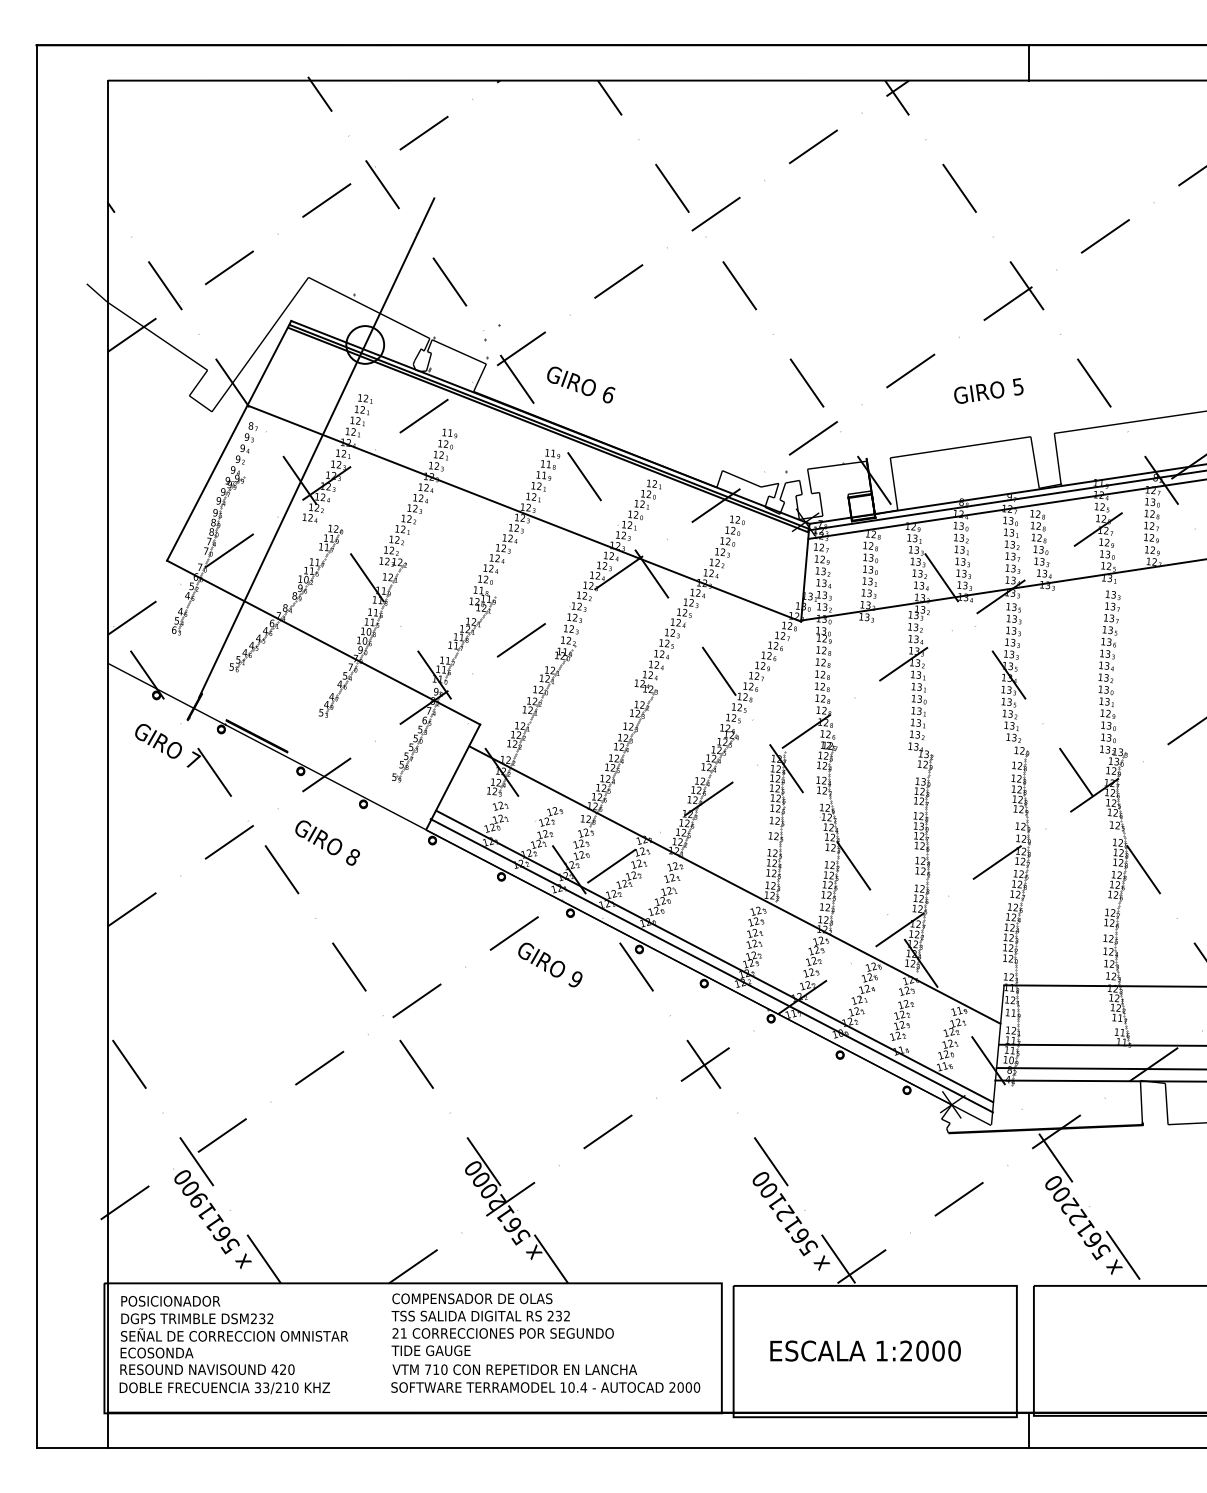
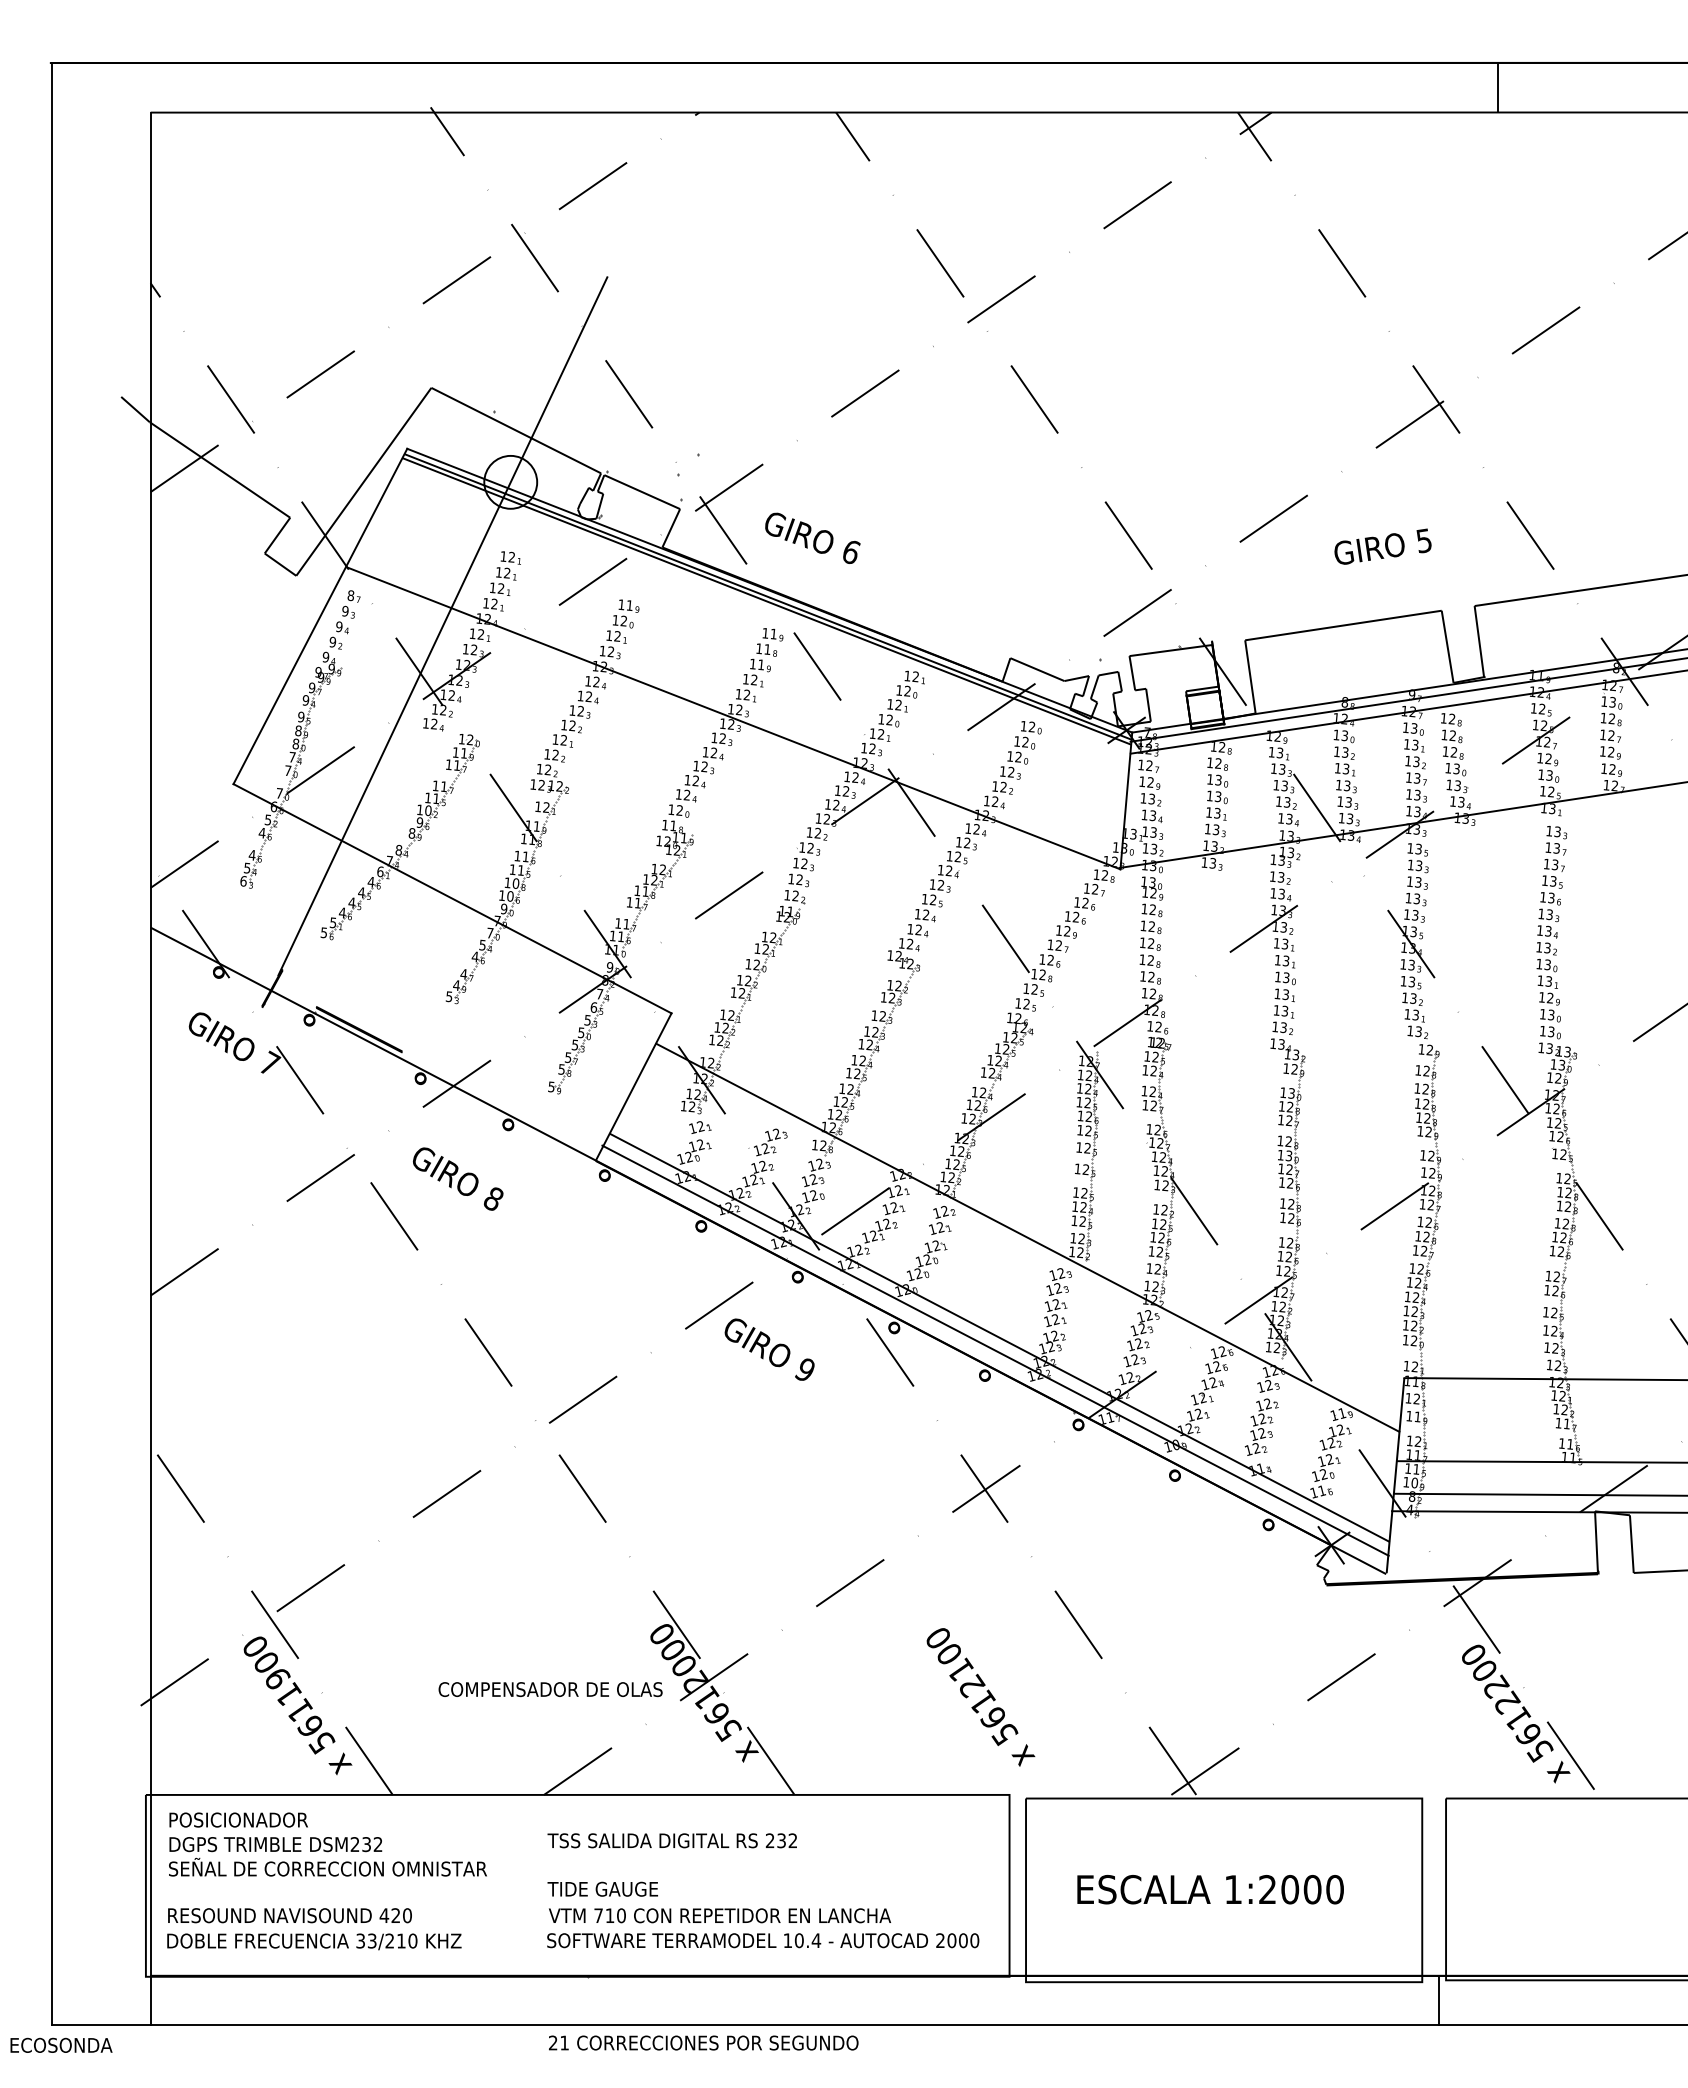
line: (1029, 62) -> (1498, 87), moved
text: (791, 1221) -> (980, 1697), moved
text: (472, 1298) -> (550, 1689), moved
text: (503, 1333) -> (703, 2042), moved
text: (157, 1352) -> (61, 2044), moved

